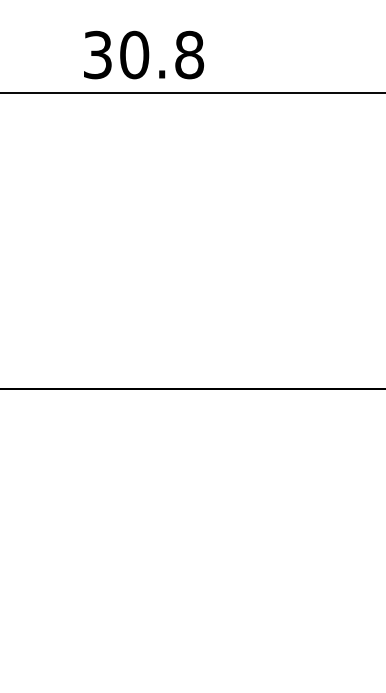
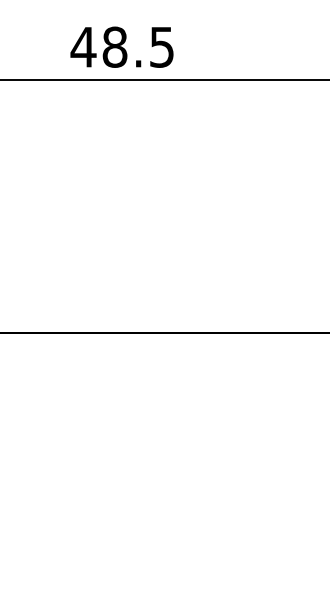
text: (143, 54) -> (122, 46), 30.8 -> 48.5

